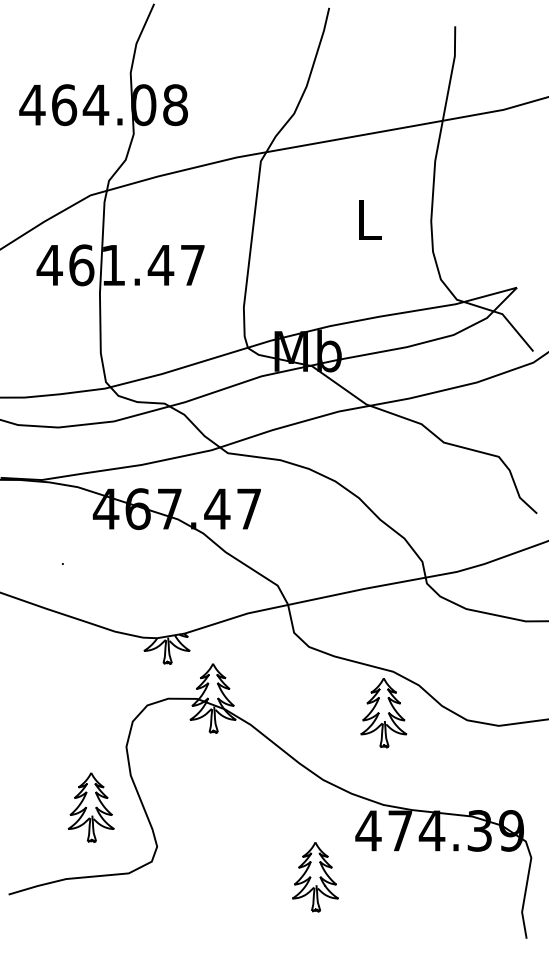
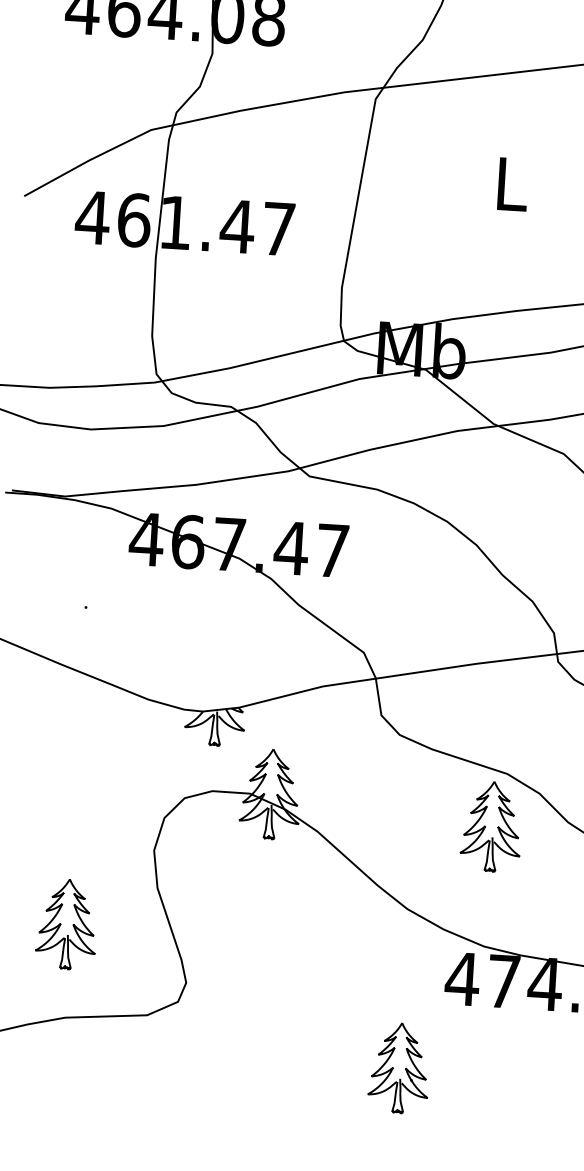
part: (90, 807) -> (66, 924), moved
part: (315, 877) -> (399, 1068), moved

